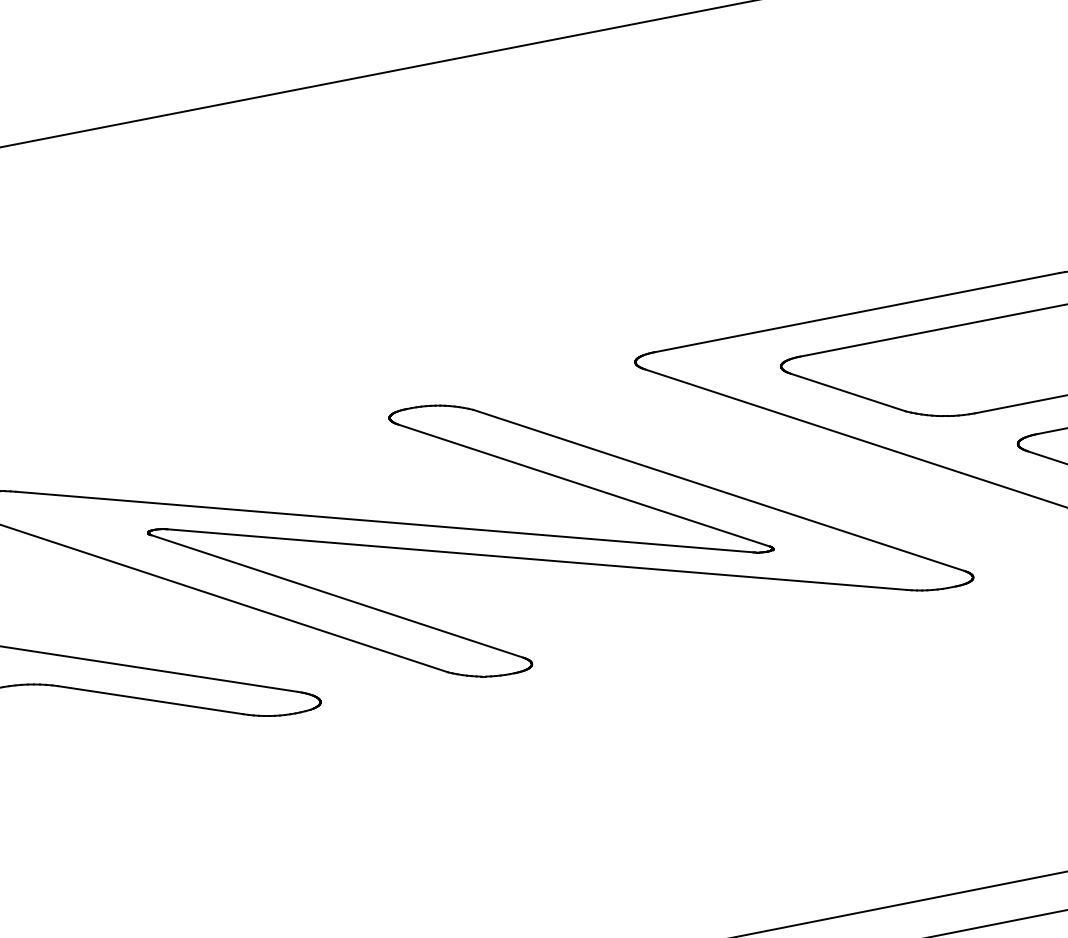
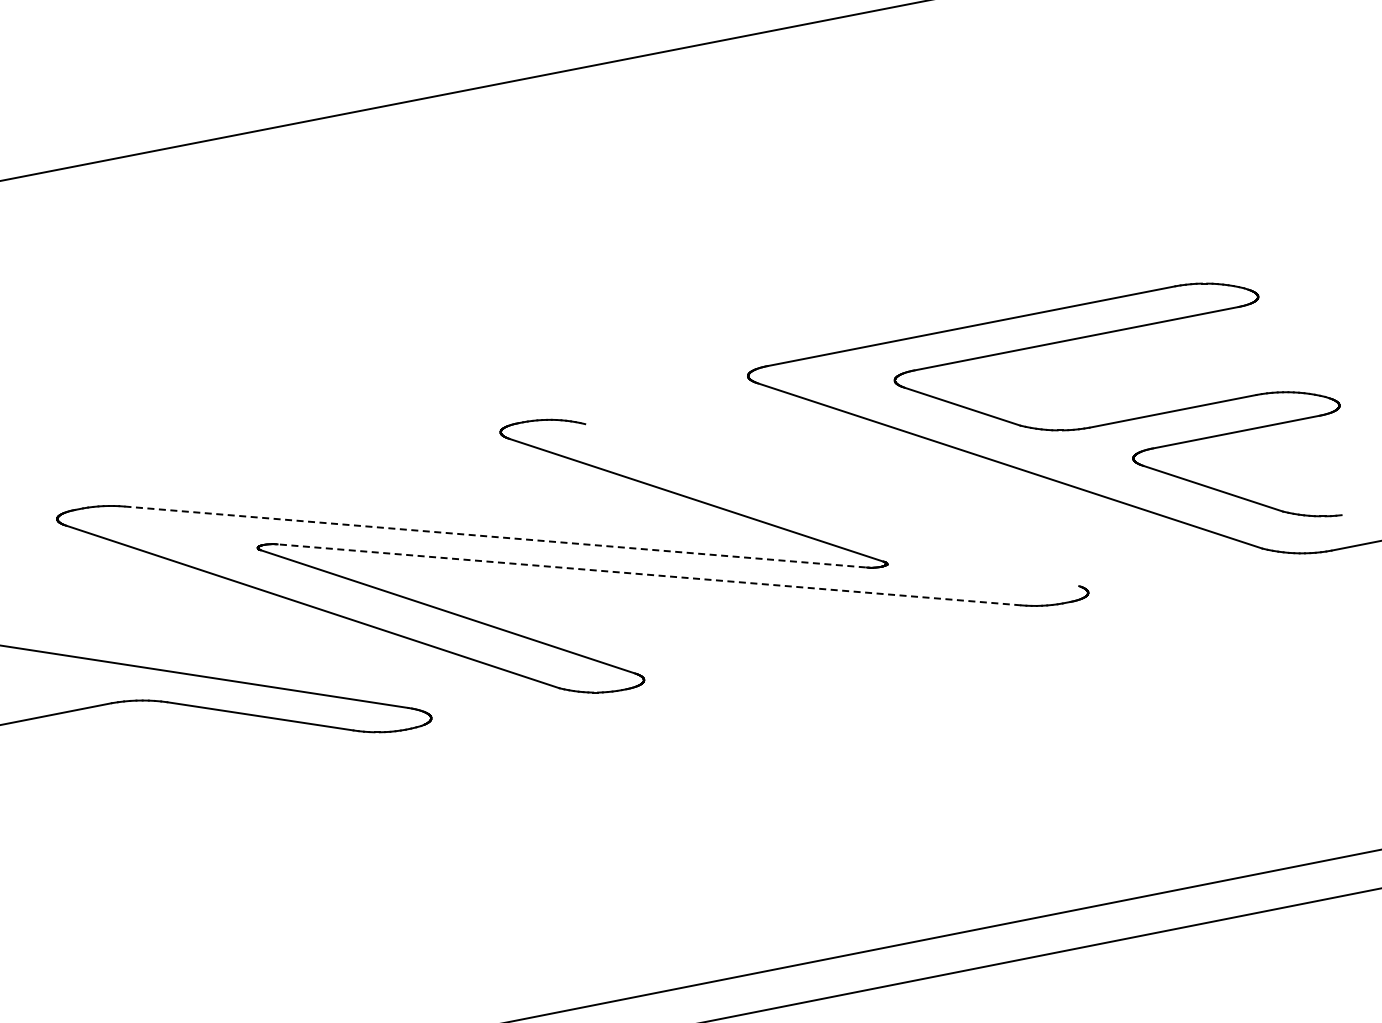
line: (719, 490) -> (832, 505), removed
line: (385, 522) -> (496, 537), solid -> dashed
line: (536, 559) -> (648, 574), solid -> dashed

